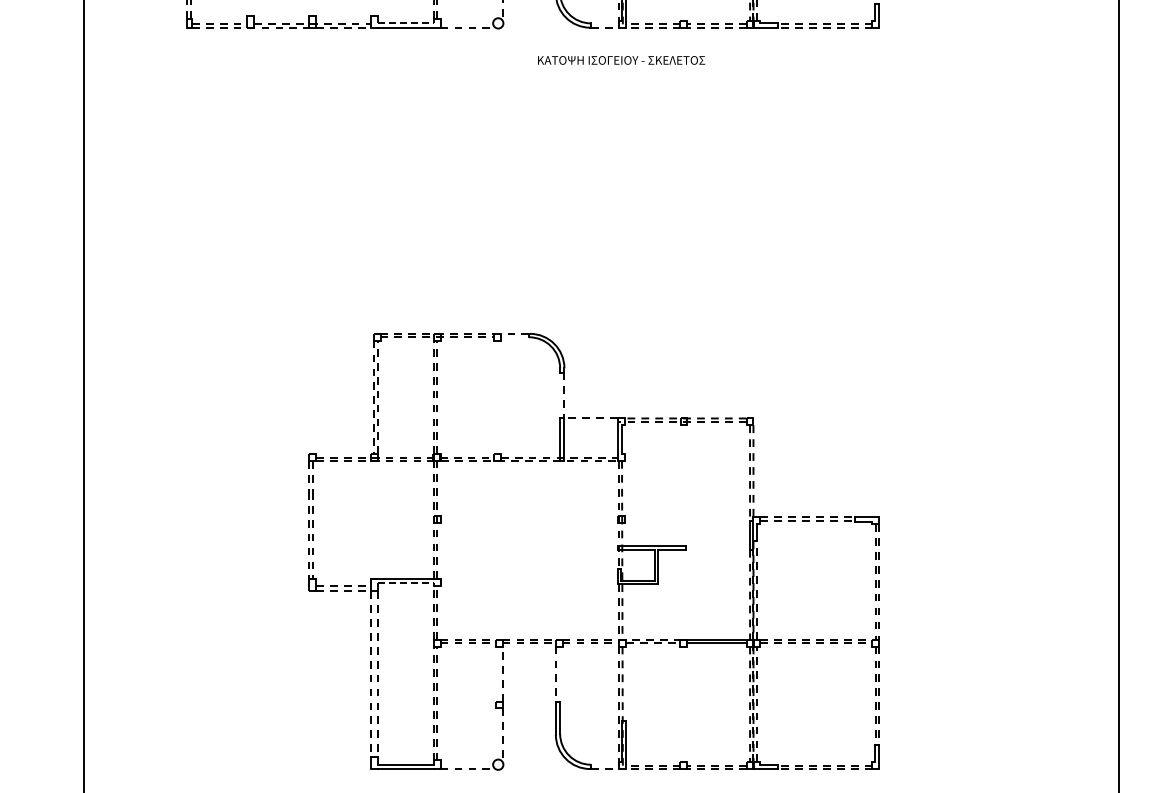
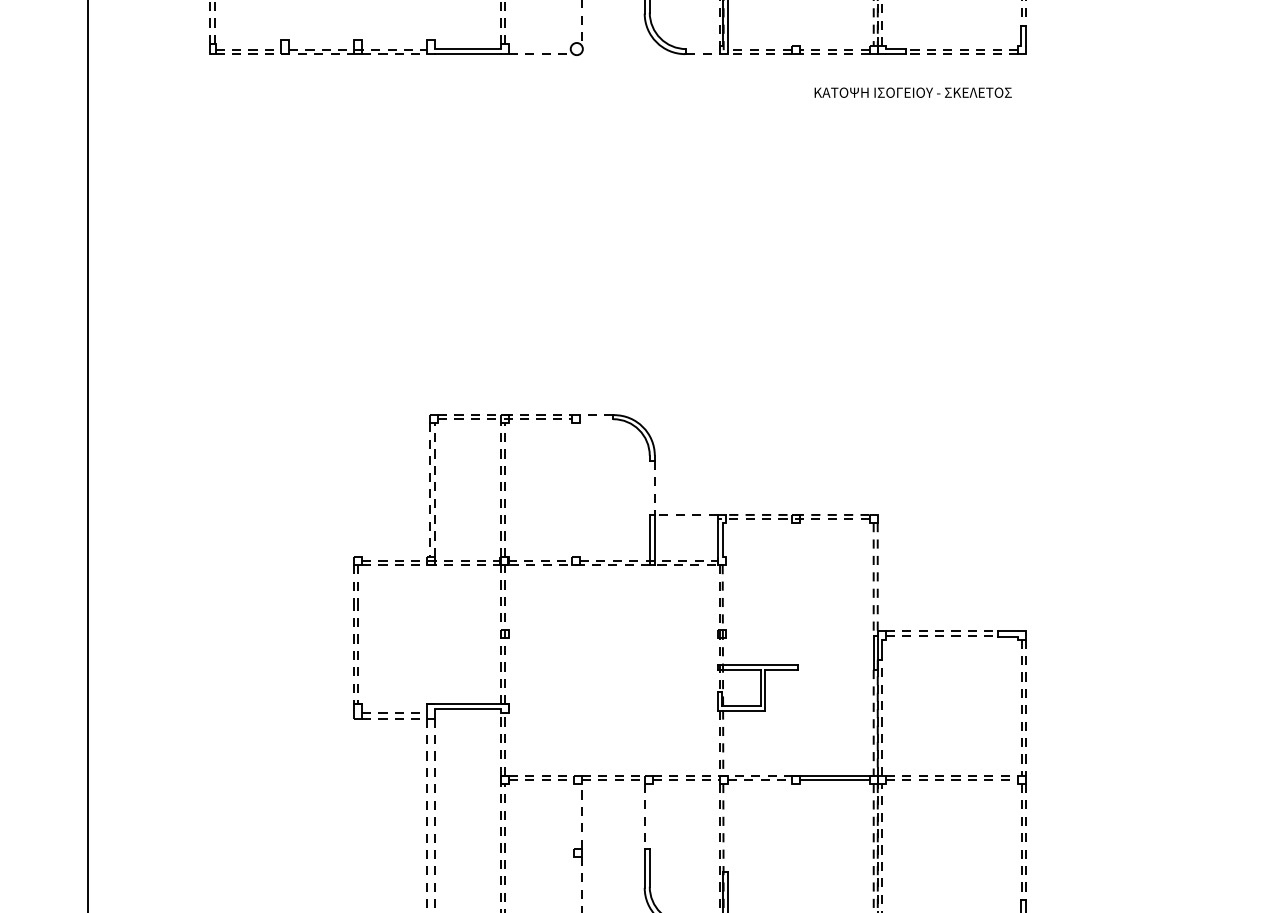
line: (405, 23) -> (467, 49), dashed -> solid
text: (621, 60) -> (913, 92), moved
line: (405, 583) -> (467, 709), dashed -> solid

